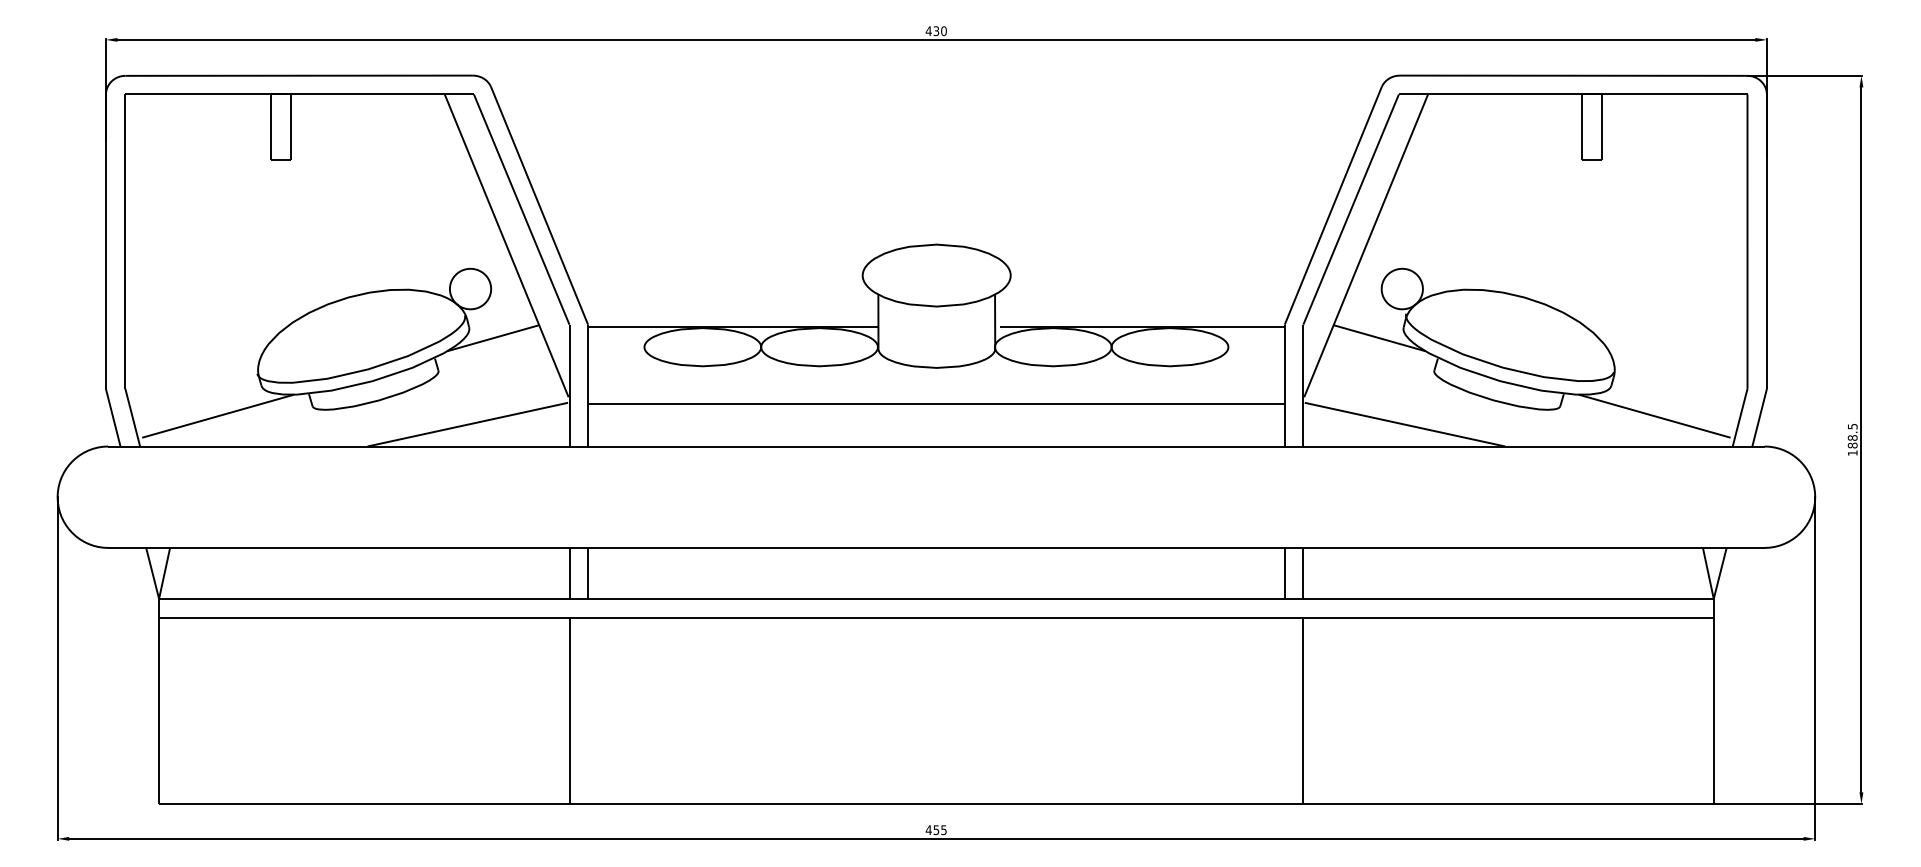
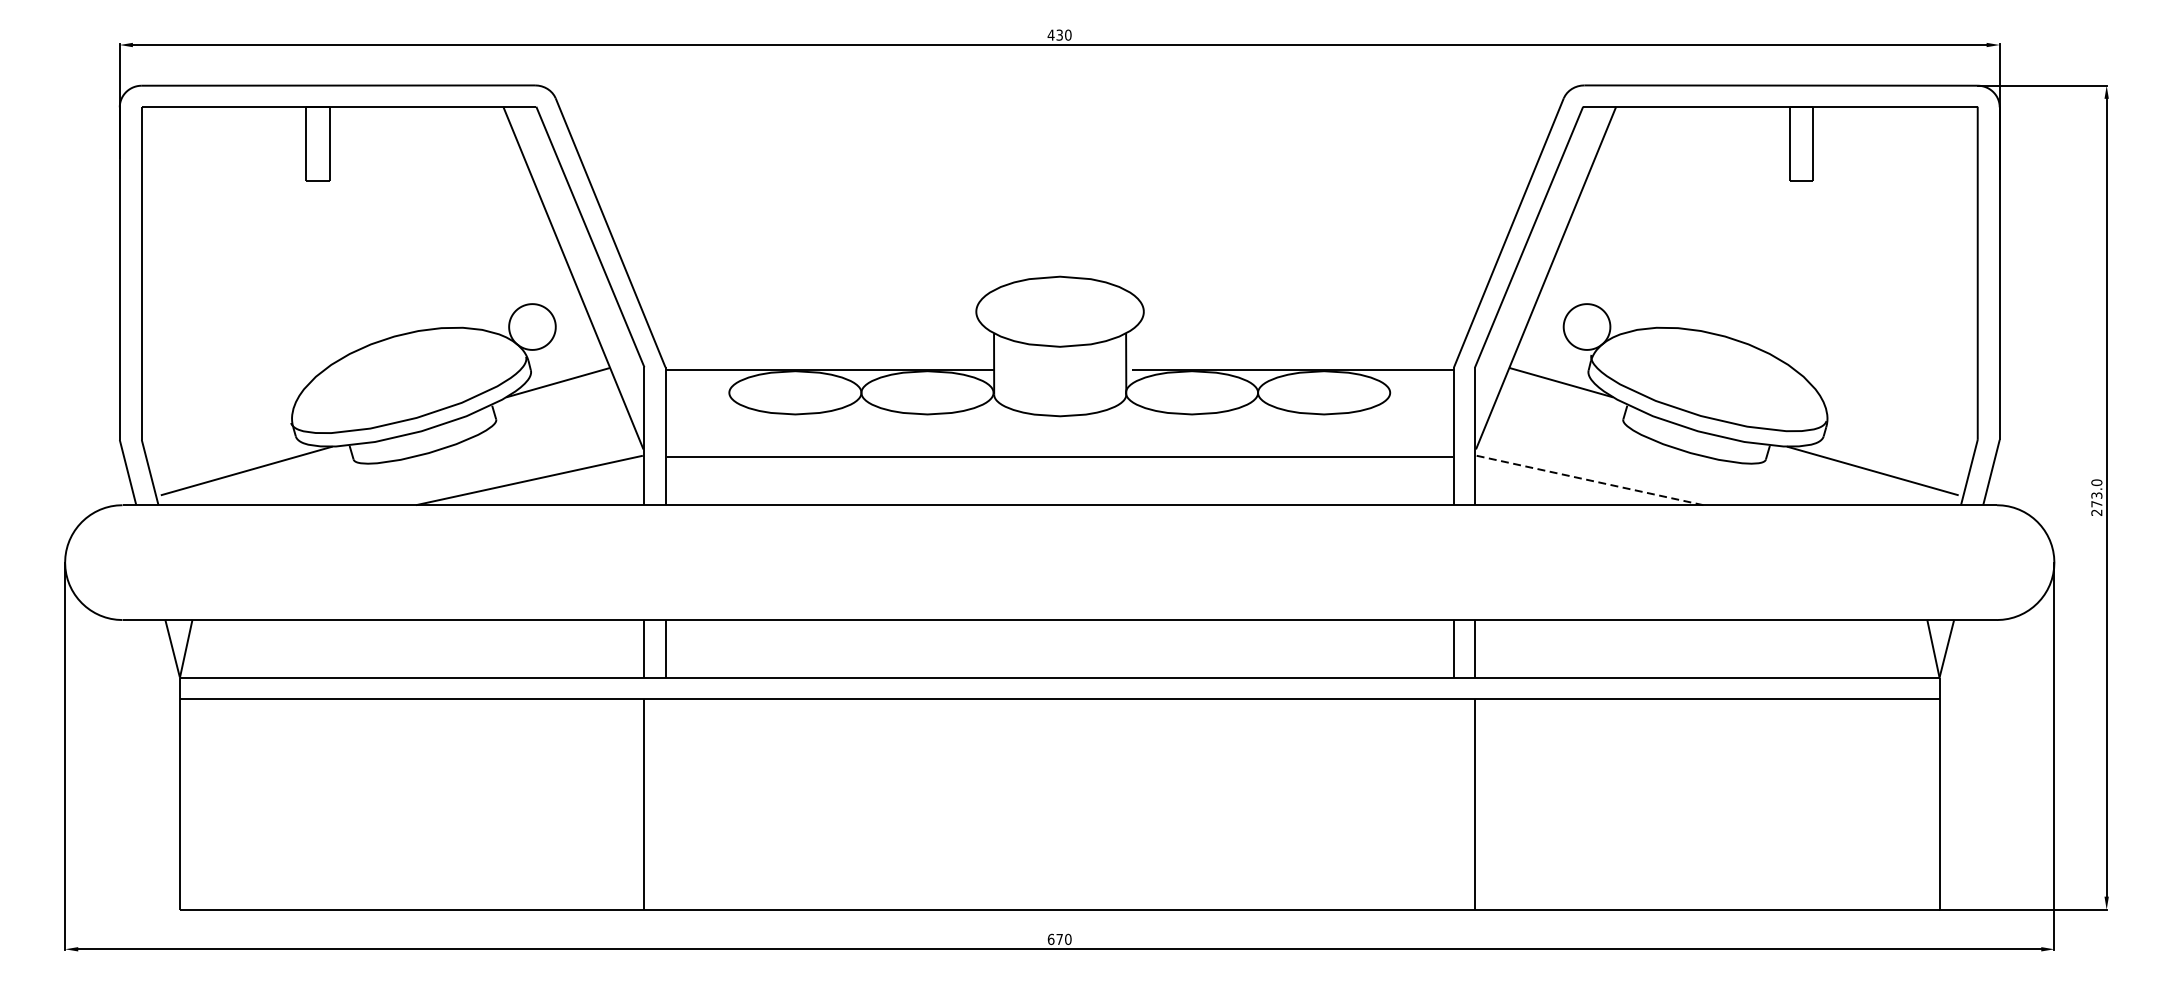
line: (1405, 424) -> (1590, 480), solid -> dashed
text: (1852, 439) -> (2096, 497), 188.5 -> 273.0
text: (935, 830) -> (1058, 939), 455 -> 670

